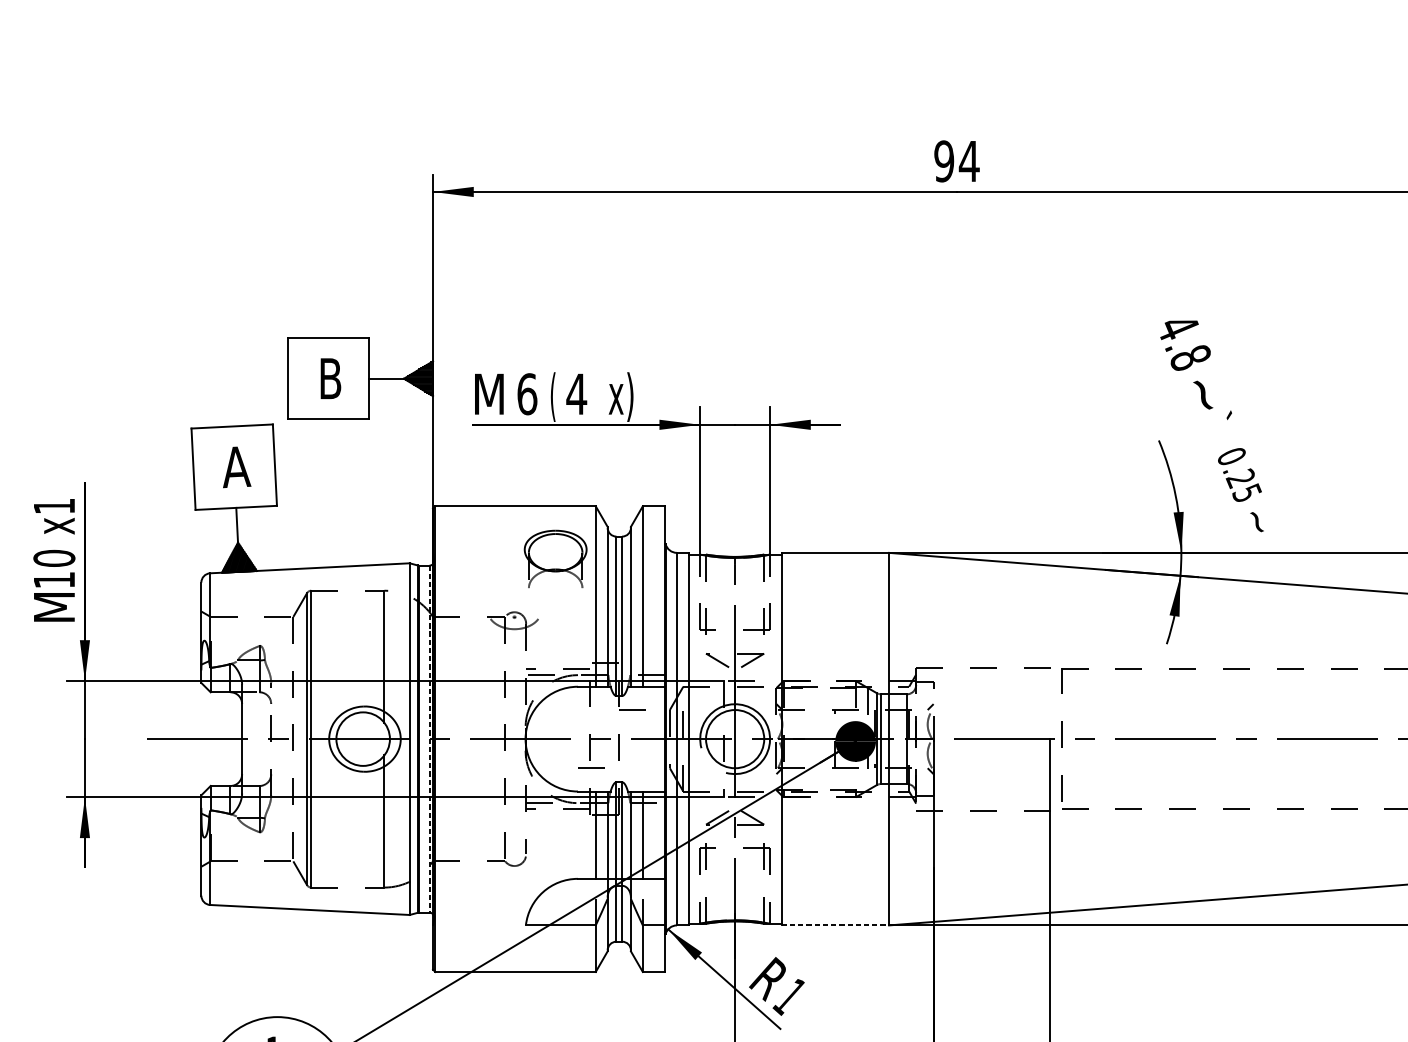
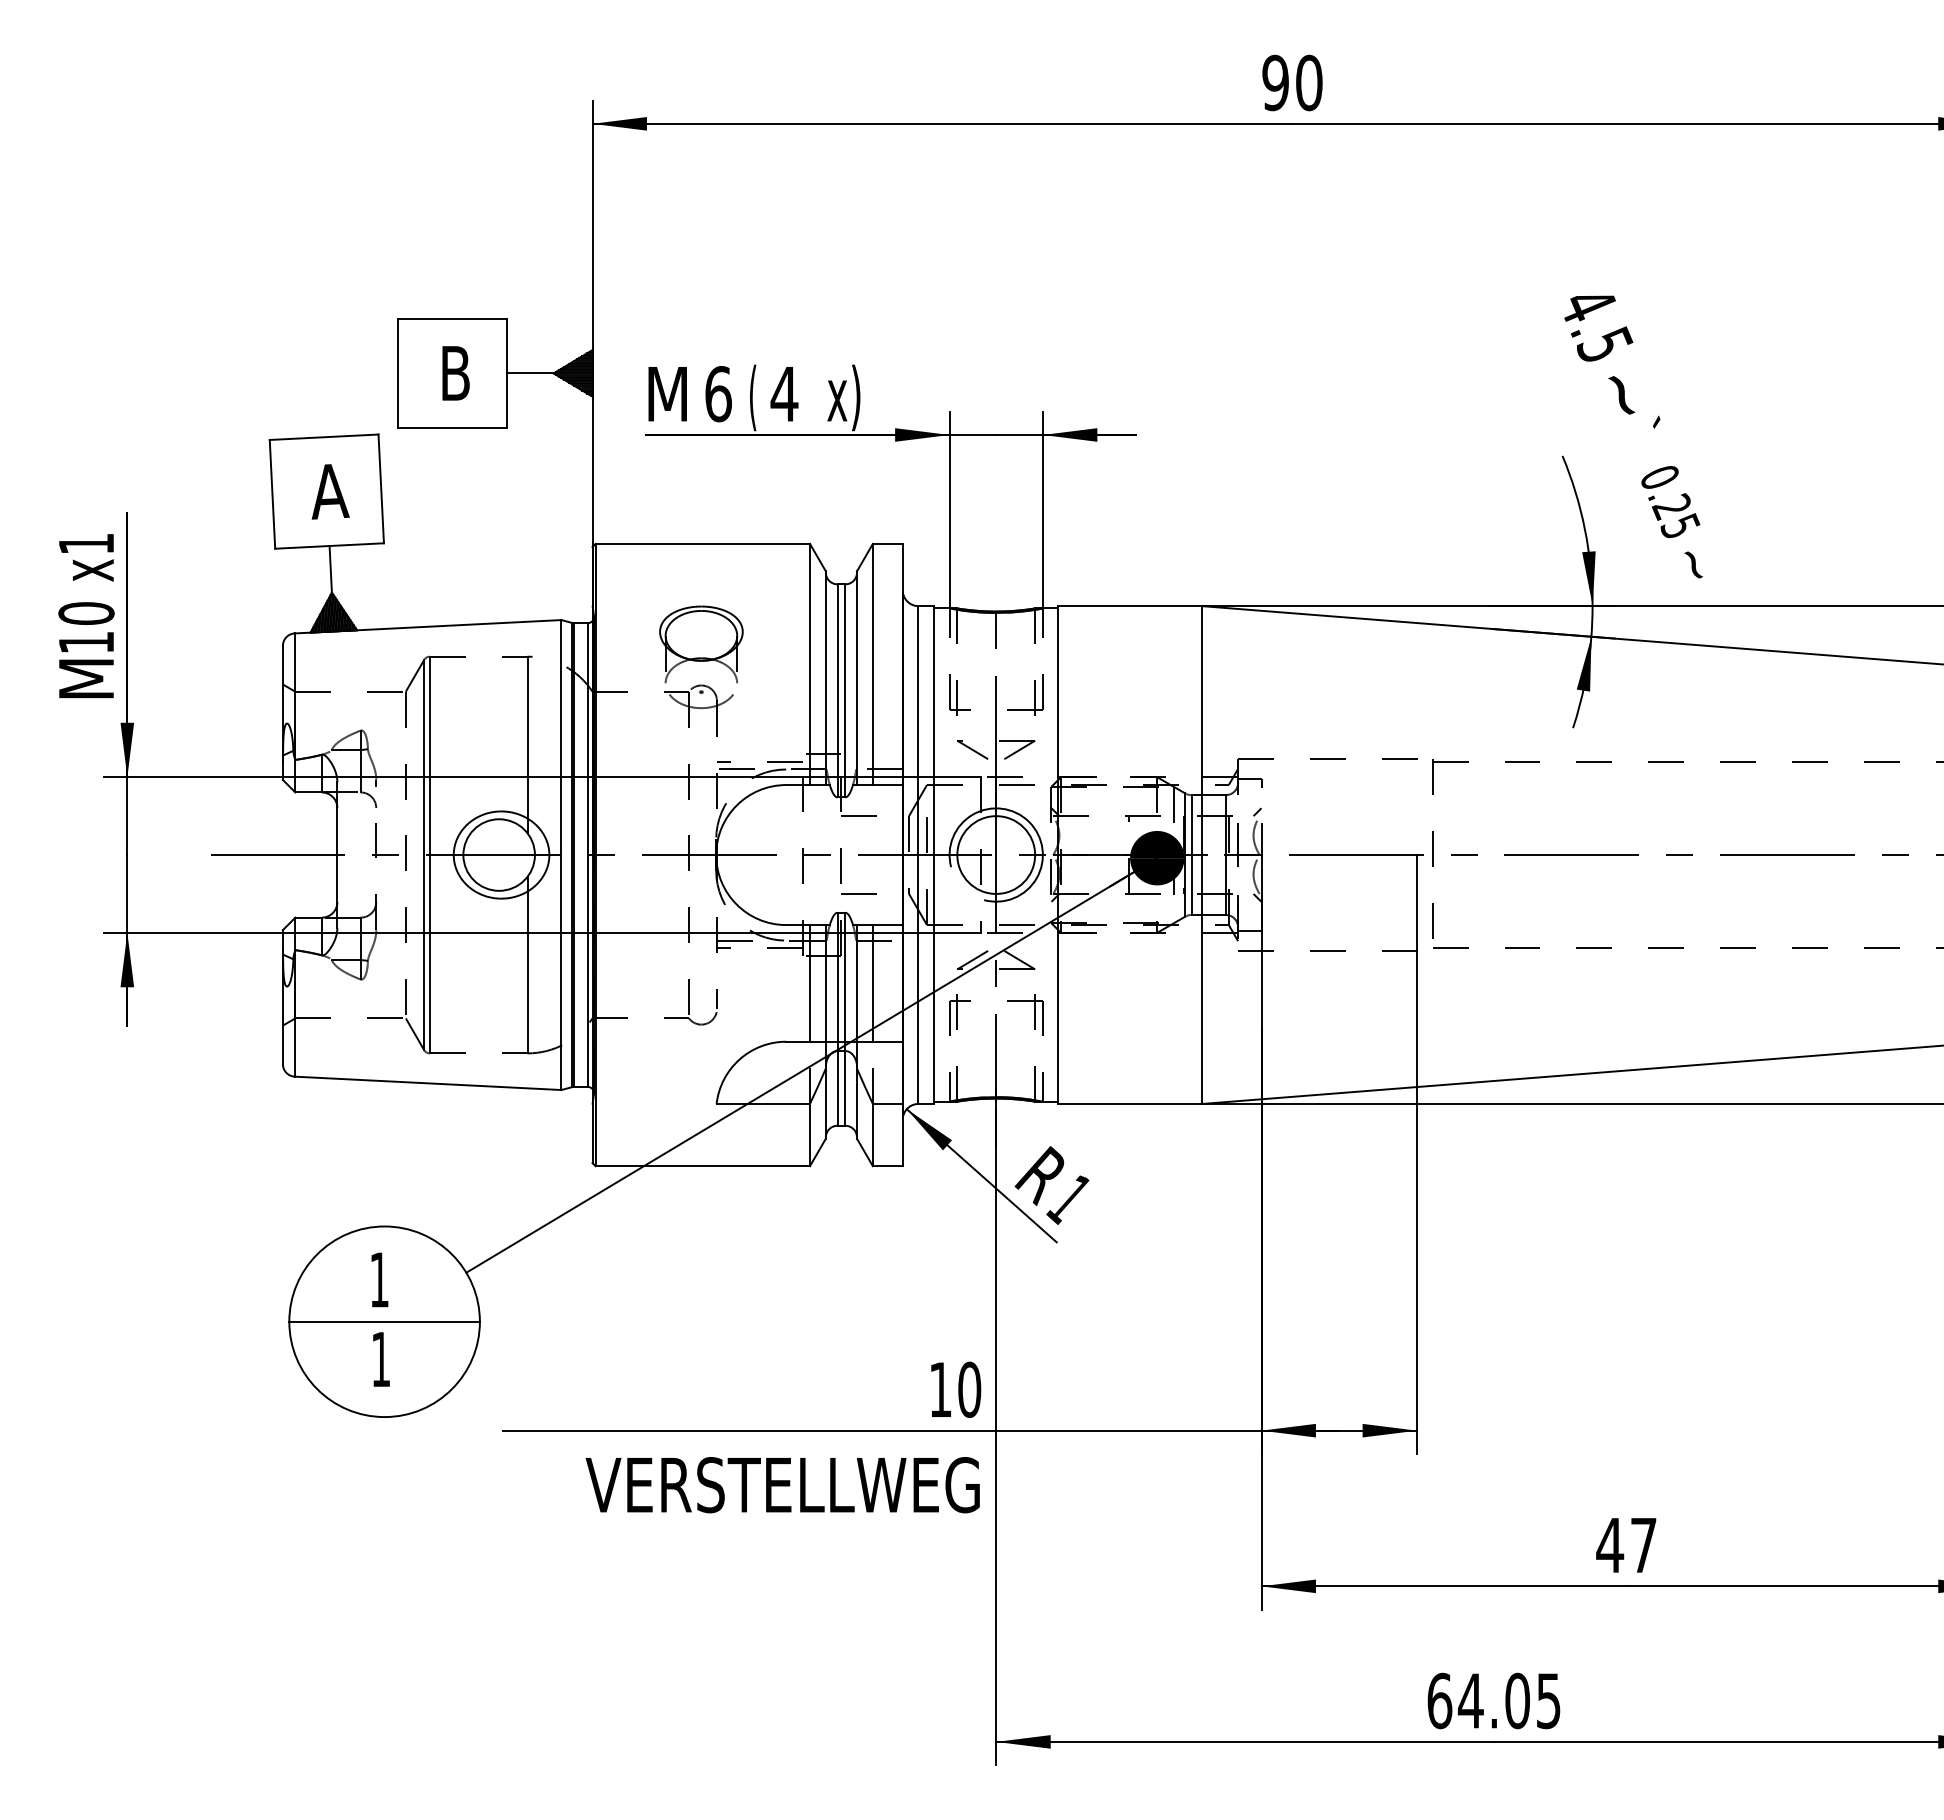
text: (969, 161) -> (1309, 82), 94 -> 90
text: (1191, 357) -> (1605, 344), 4.8 -> 4.5
part: (555, 559) -> (701, 644), moved
line: (429, 739) -> (587, 855), dashed -> solid
line: (590, 767) -> (858, 893), moved
line: (835, 925) -> (1130, 1103), dashed -> solid

